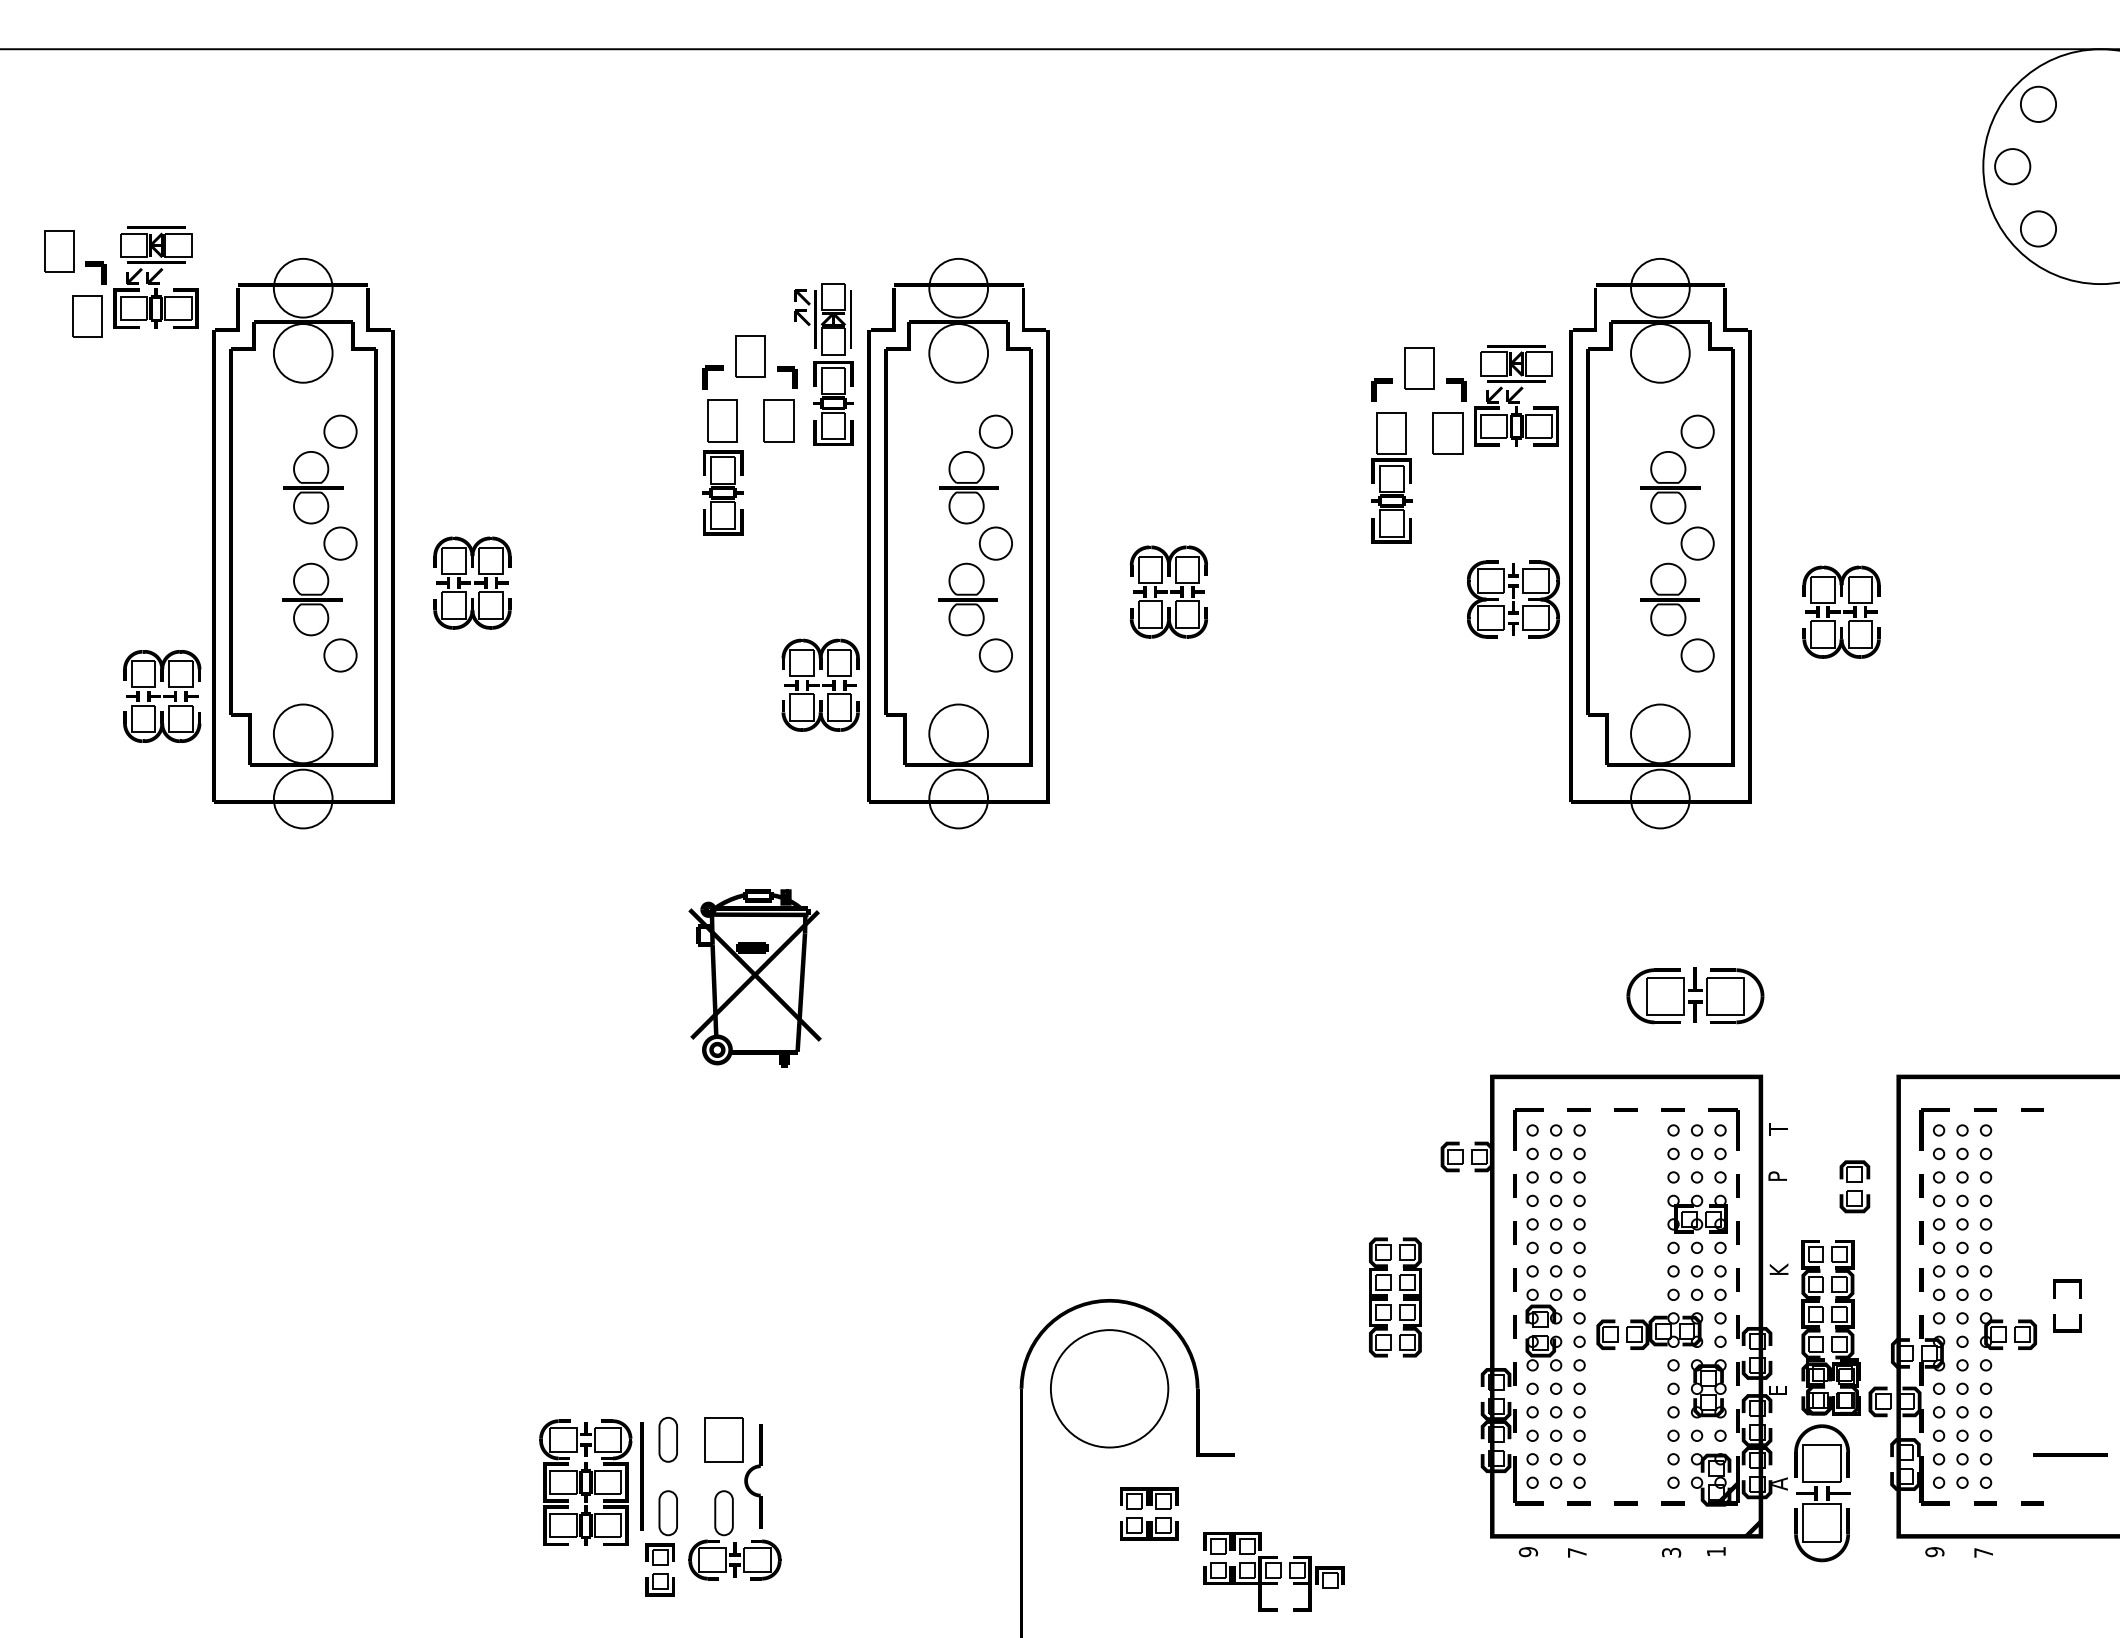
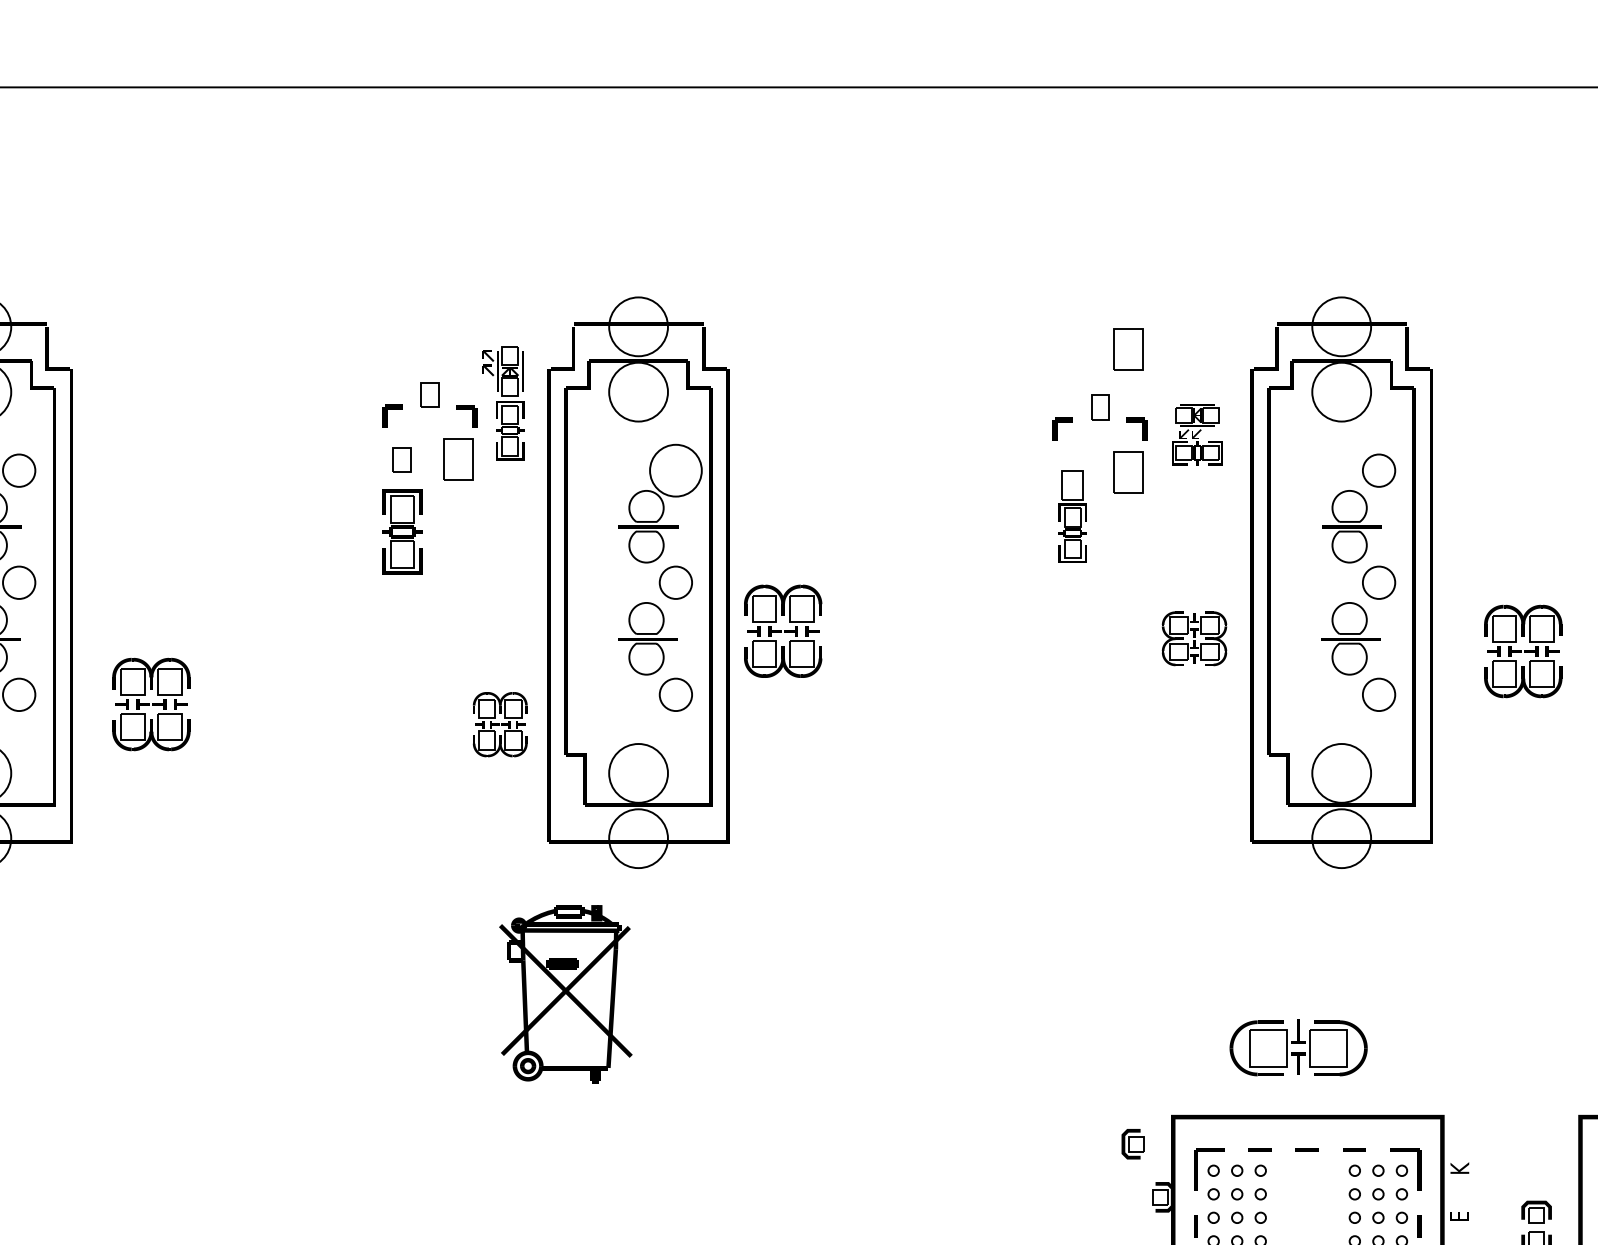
part: (1447, 310) -> (1128, 349), added
part: (750, 356) -> (429, 395), size x0.6
part: (823, 364) -> (503, 403), size x0.7
part: (1419, 368) -> (1100, 407), size x0.6
part: (1516, 395) -> (1197, 434), size x0.6
part: (722, 420) -> (401, 459), size x0.6
circle: (995, 431) -> (675, 470), size x1.6
part: (1391, 477) -> (1072, 516), size x0.7
part: (472, 582) -> (151, 703), moved
part: (1168, 591) -> (782, 630), moved
part: (1513, 599) -> (1194, 638), size x0.7
part: (820, 684) -> (500, 723), size x0.7
part: (754, 978) -> (565, 994), moved
part: (1695, 995) -> (1298, 1047), moved
text: (1778, 1128) -> (1460, 1168), T -> K
part: (1451, 1156) -> (1132, 1143), moved
text: (1777, 1175) -> (1459, 1215), P -> E

